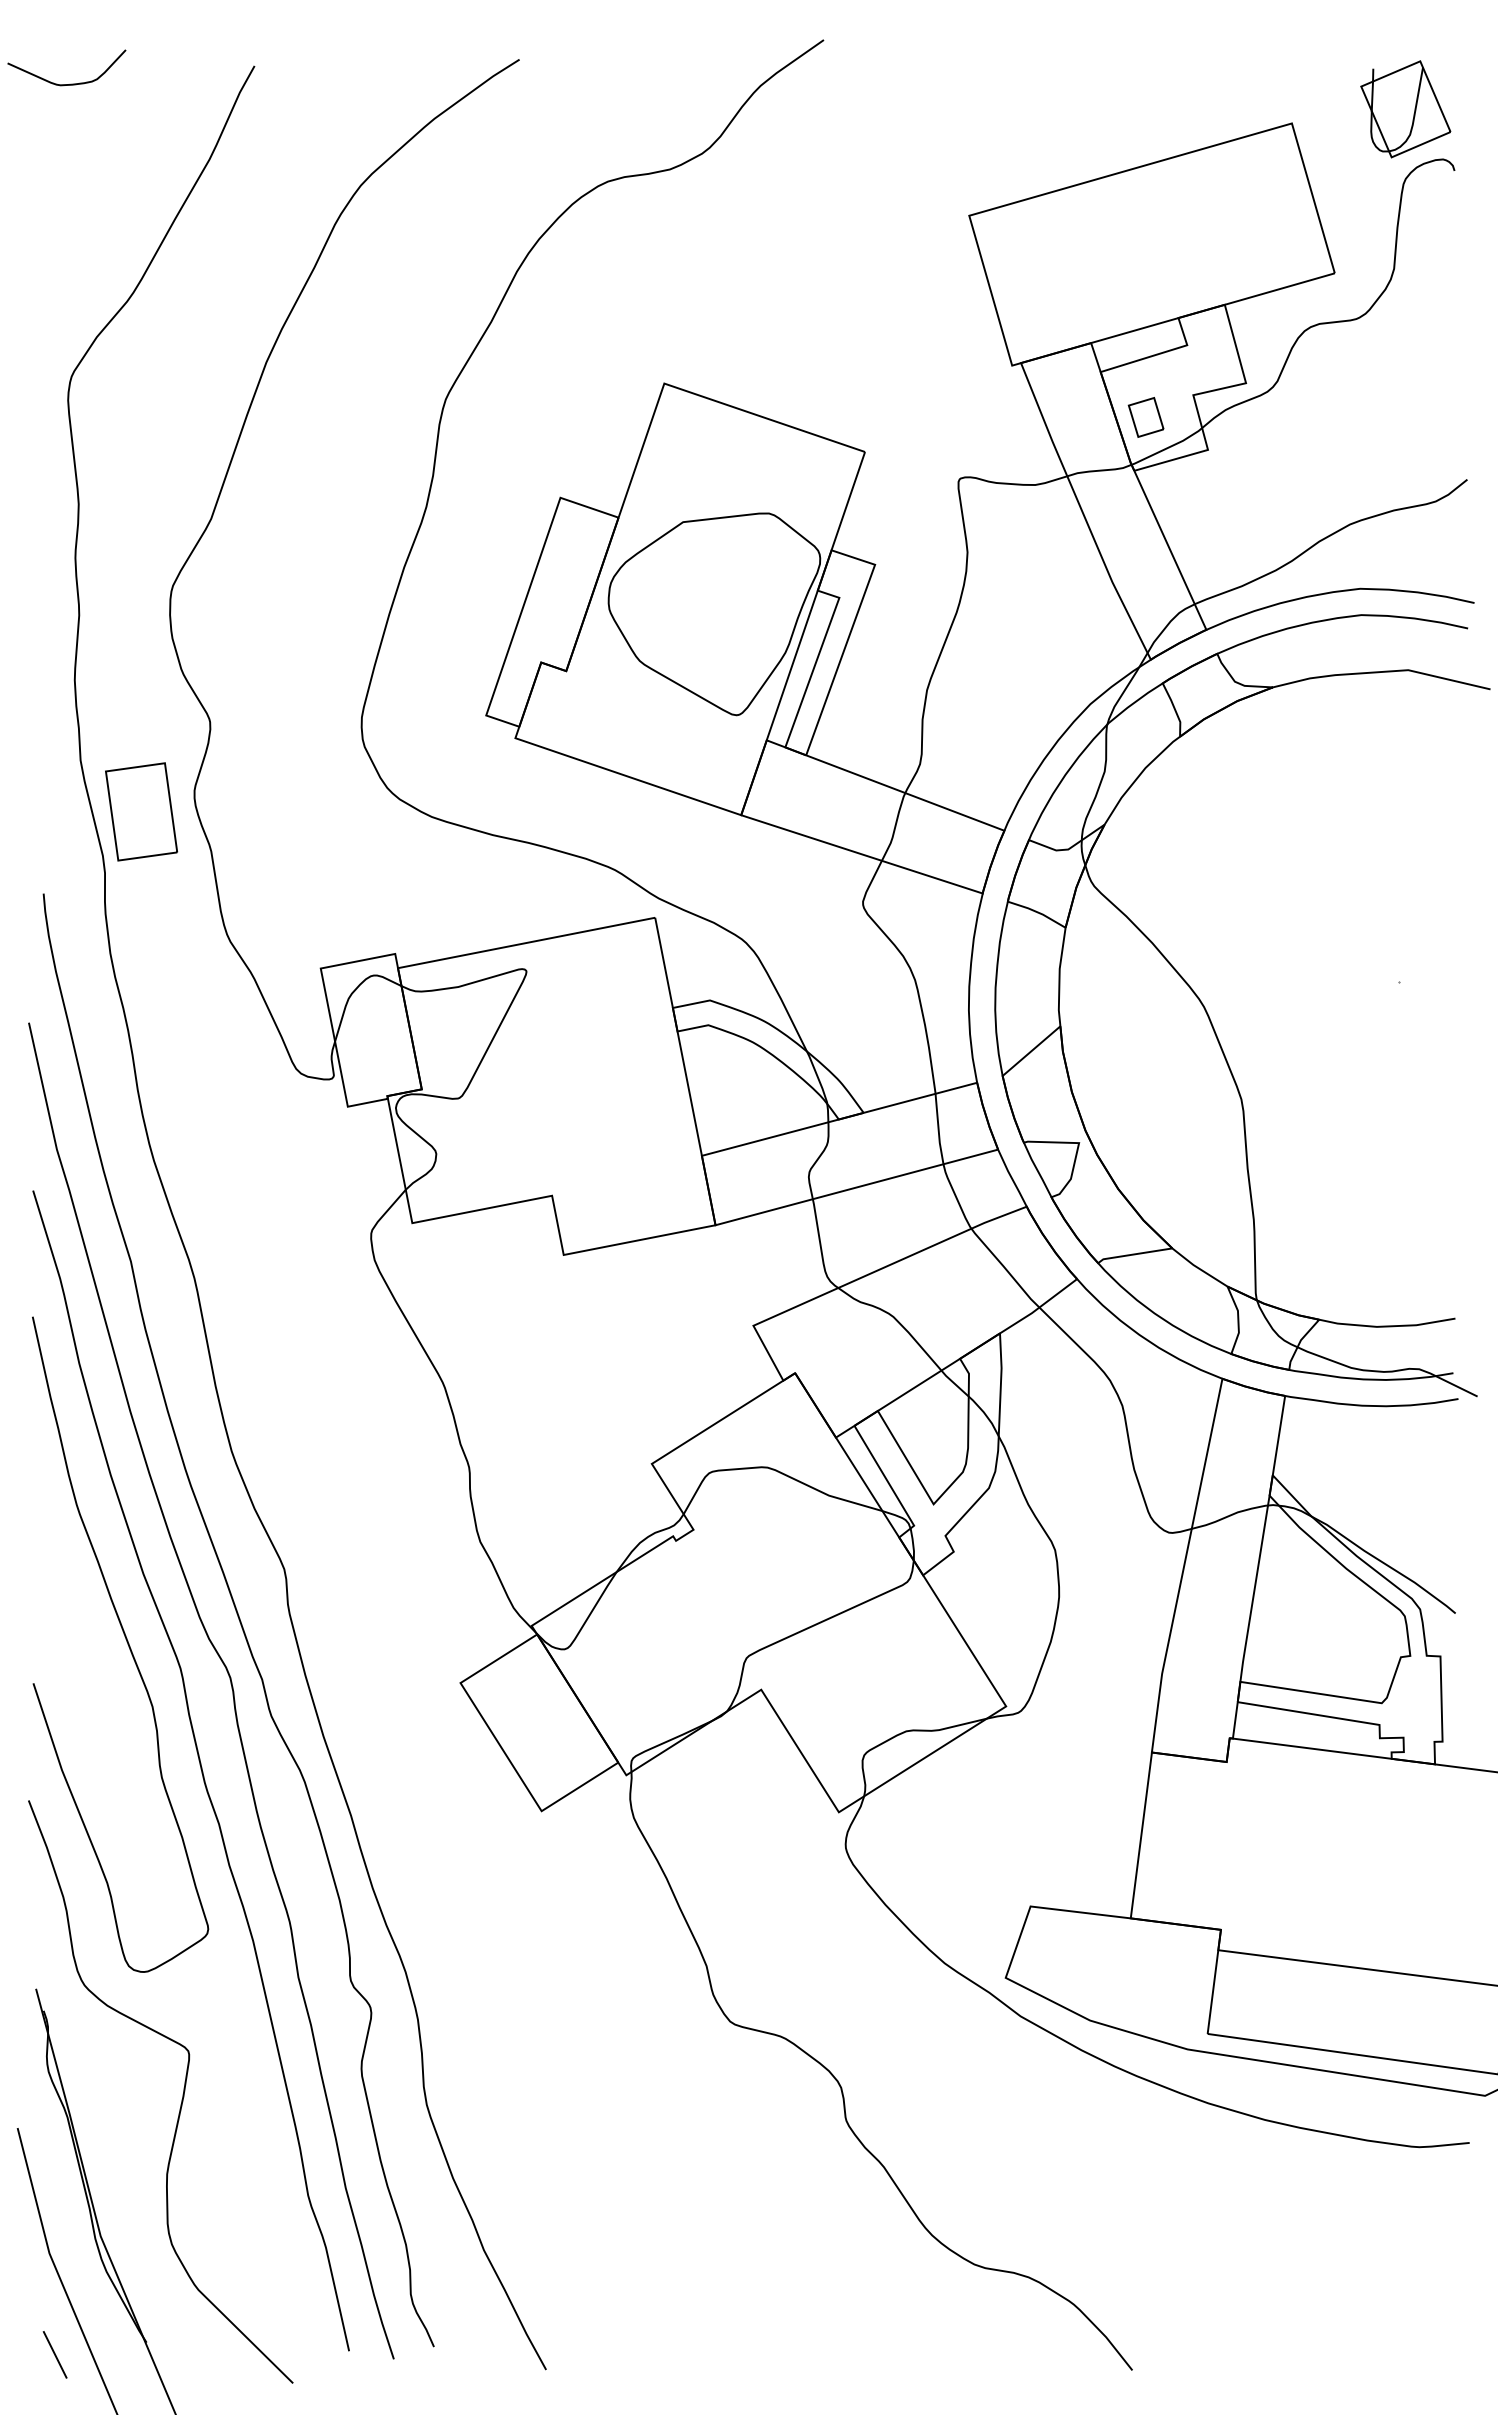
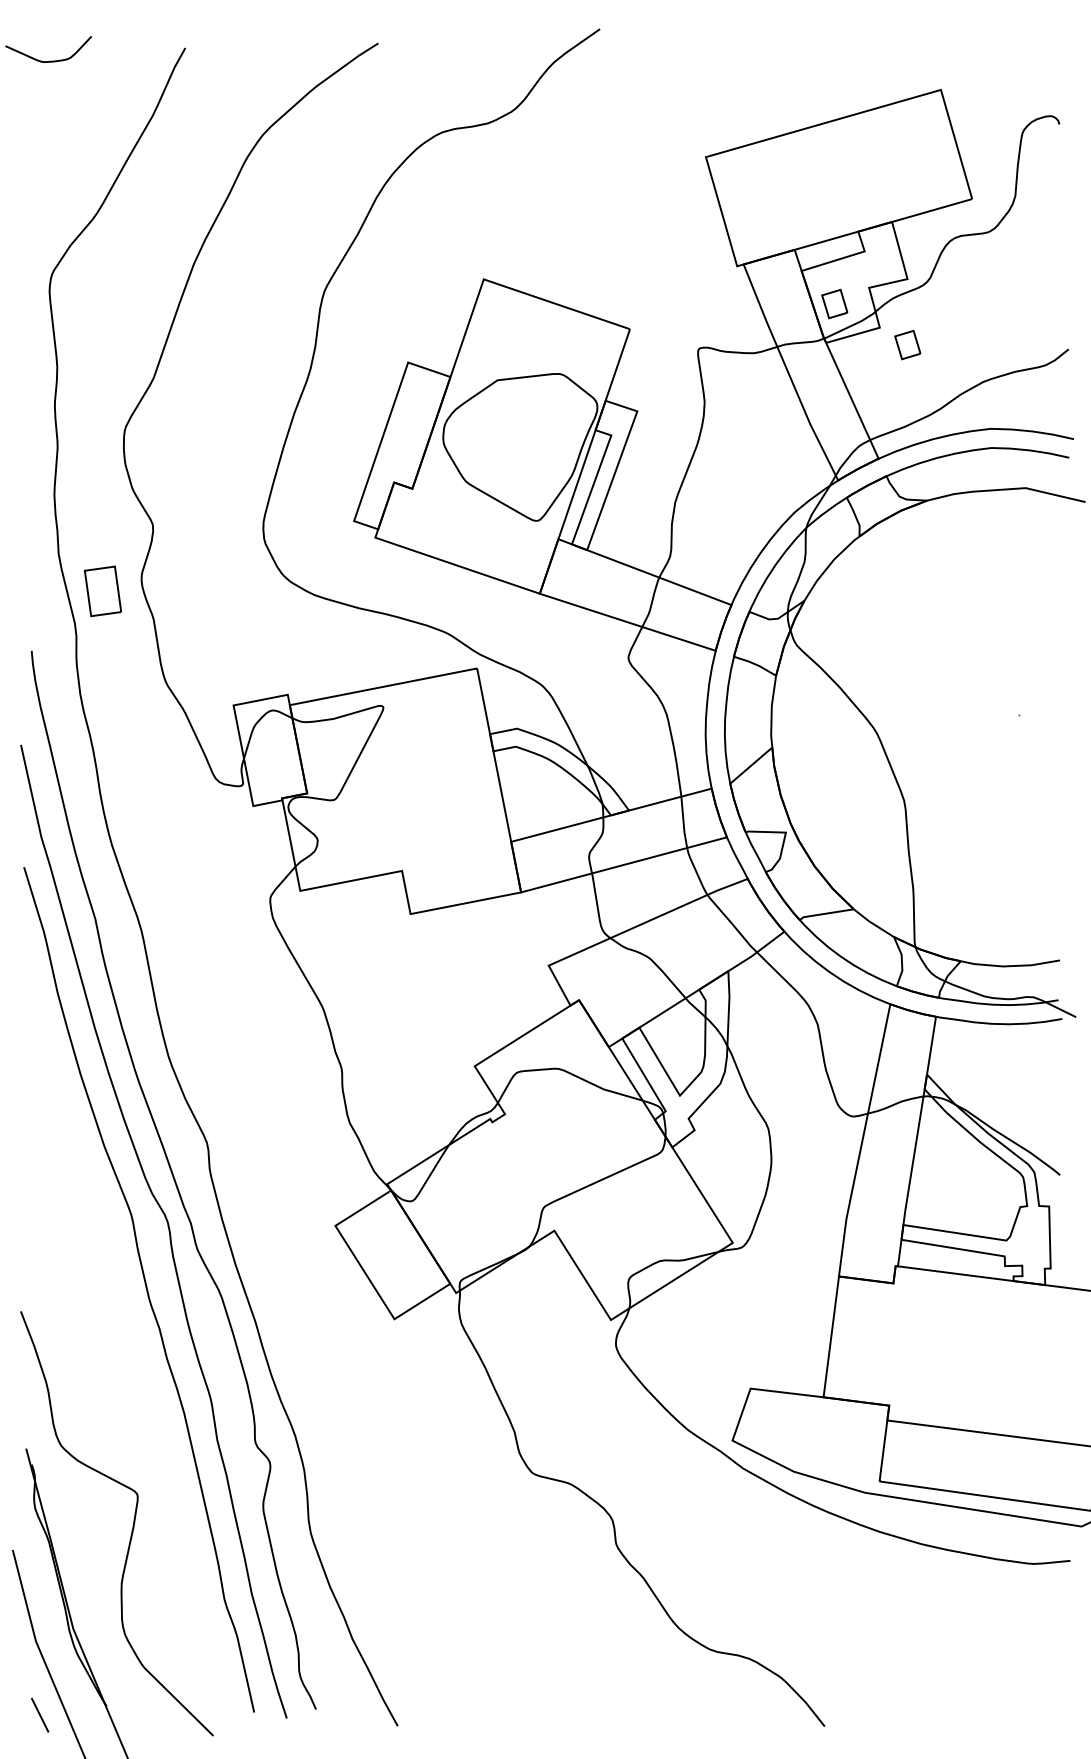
part: (1405, 109) -> (1023, 79), removed
part: (1245, 472) -> (907, 344), added
part: (140, 812) -> (102, 591), size x0.7
curve: (125, 1641) -> (91, 1195), removed

